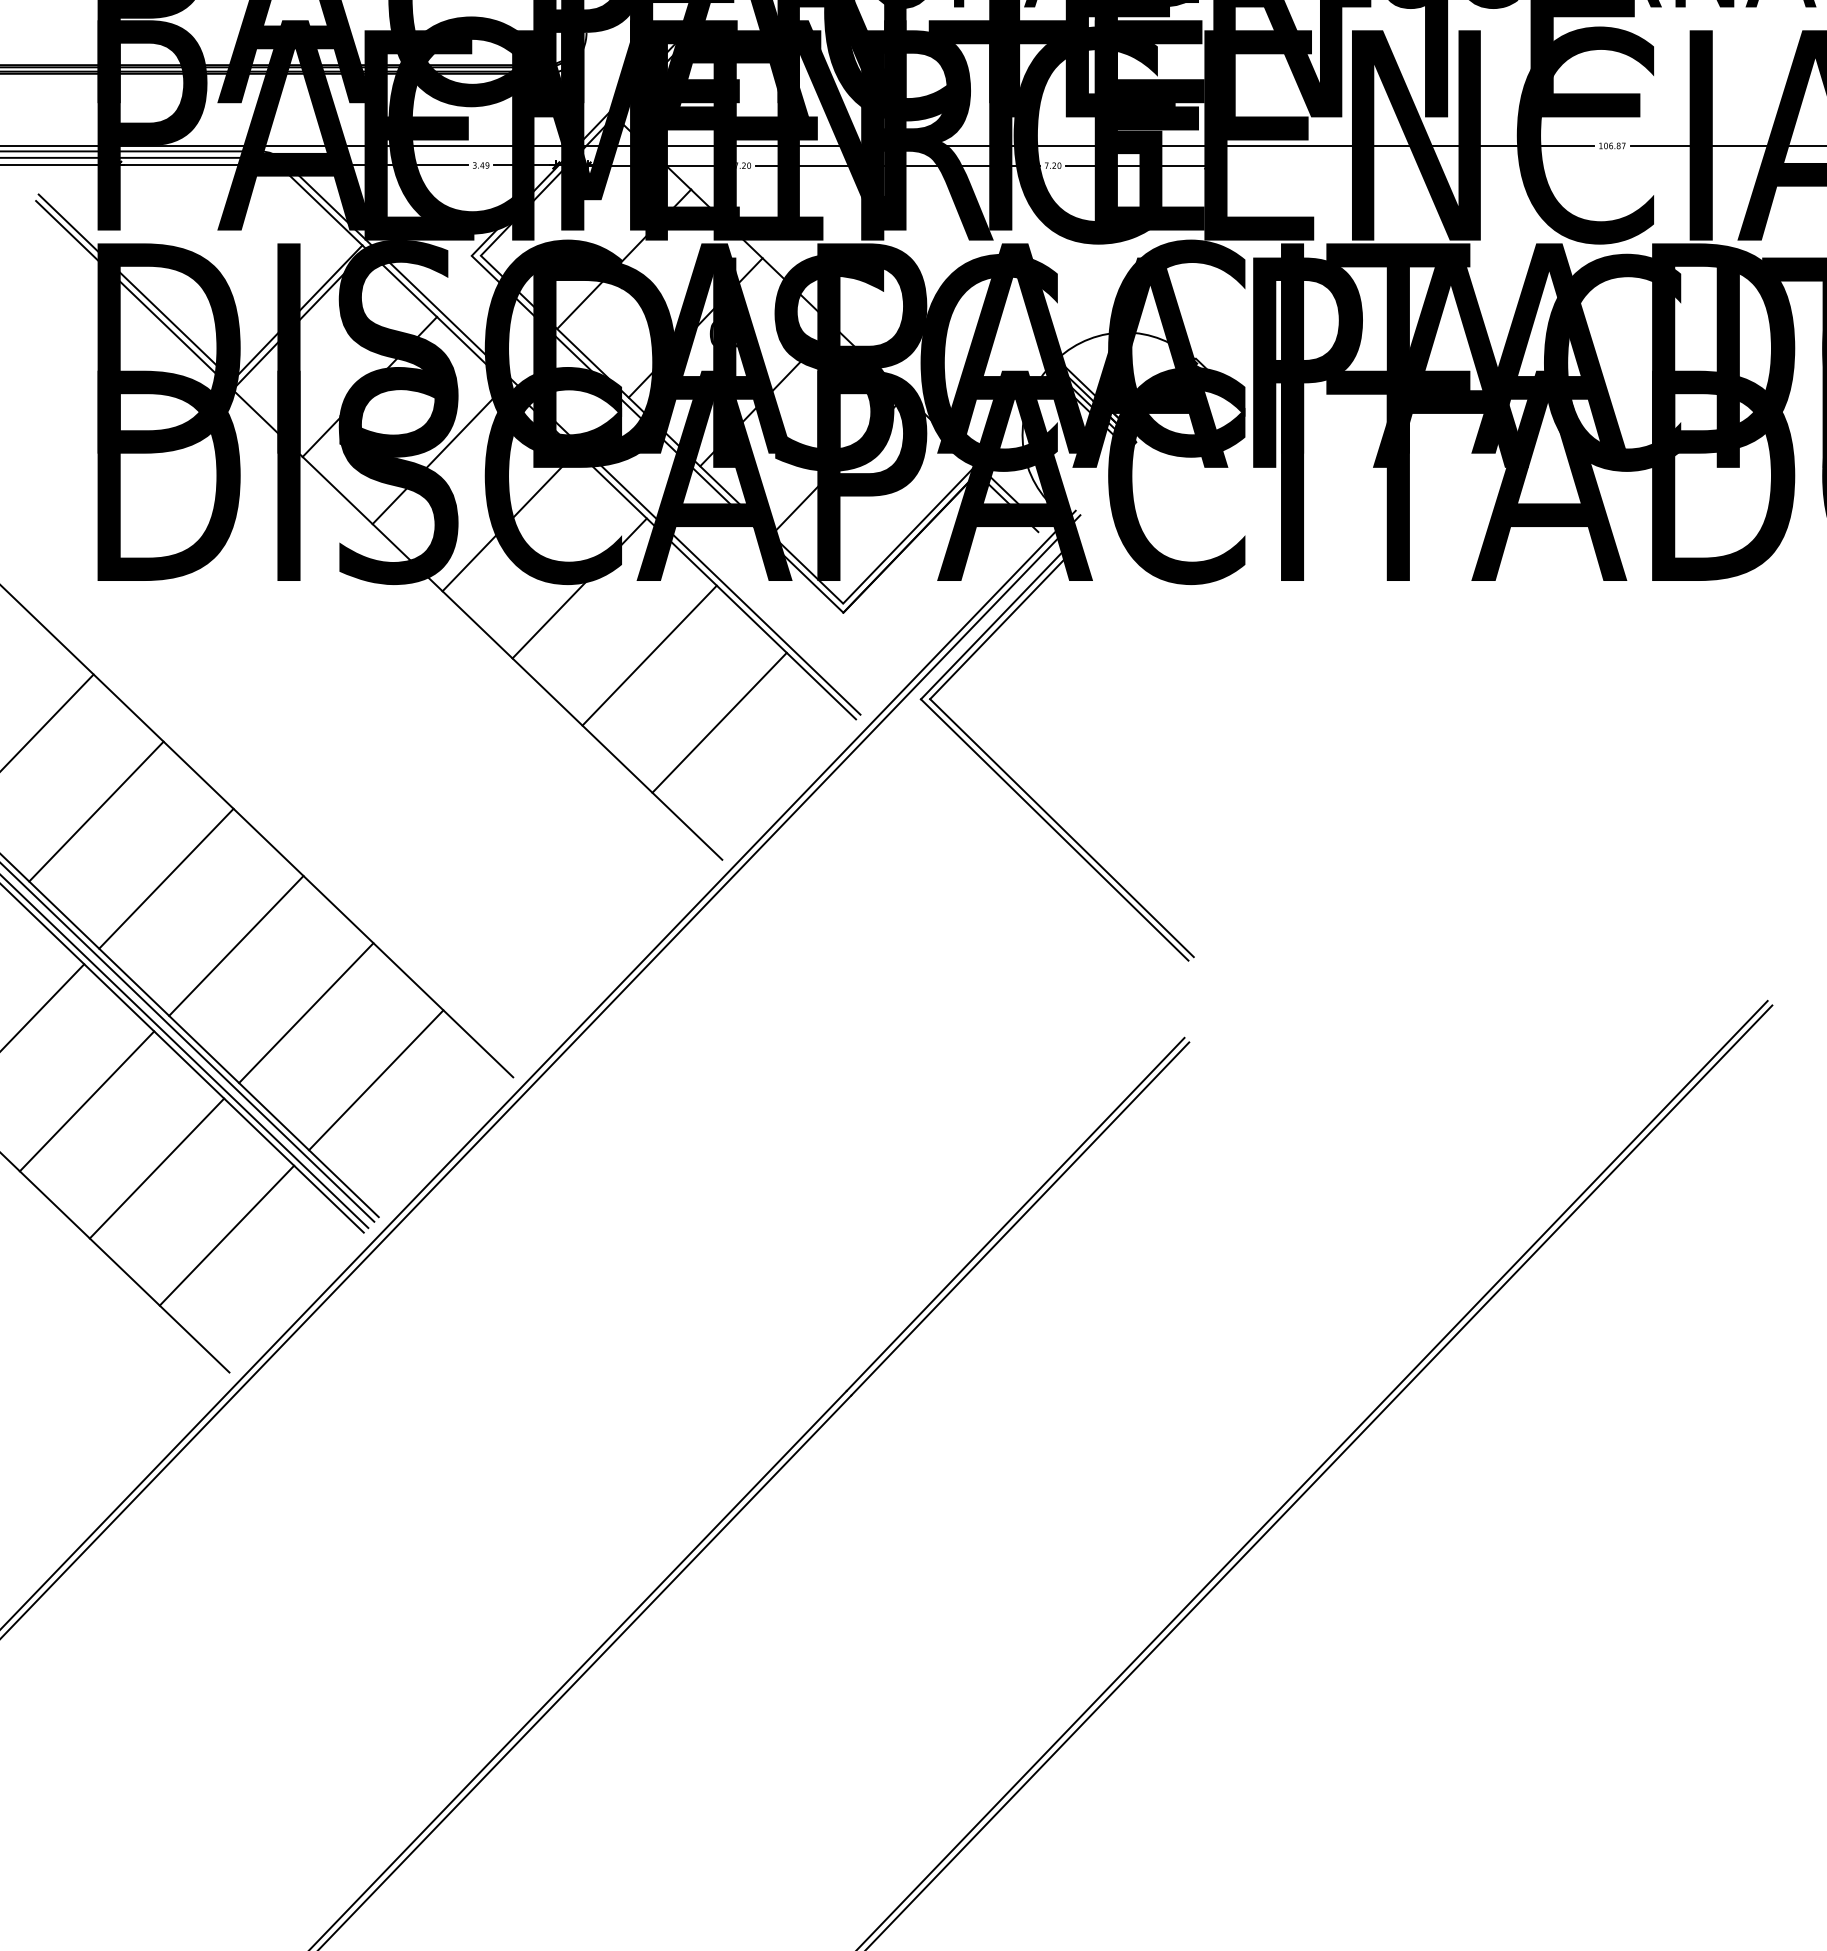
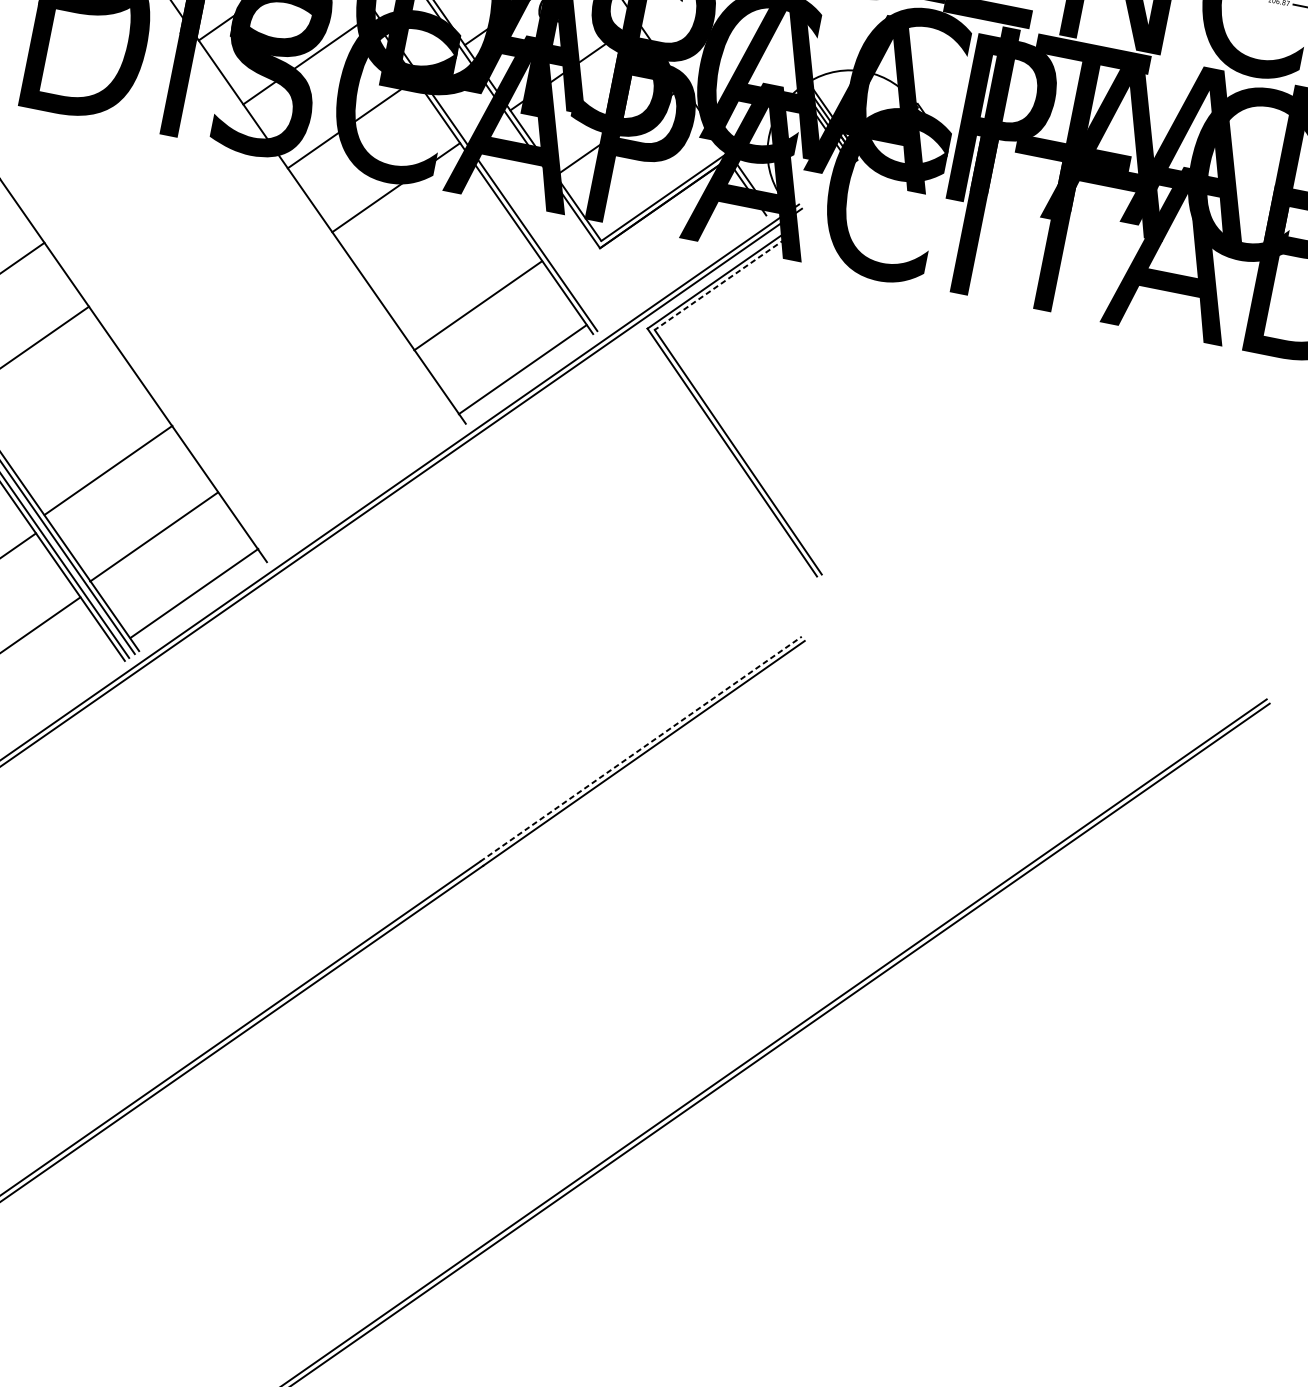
line: (998, 627) -> (719, 284), solid -> dashed
line: (649, 655) -> (478, 305), moved
line: (719, 722) -> (522, 369), moved
line: (236, 945) -> (108, 470), moved
line: (306, 1013) -> (154, 537), moved
line: (376, 1080) -> (194, 593), moved
line: (1015, 1214) -> (640, 749), solid -> dashed

